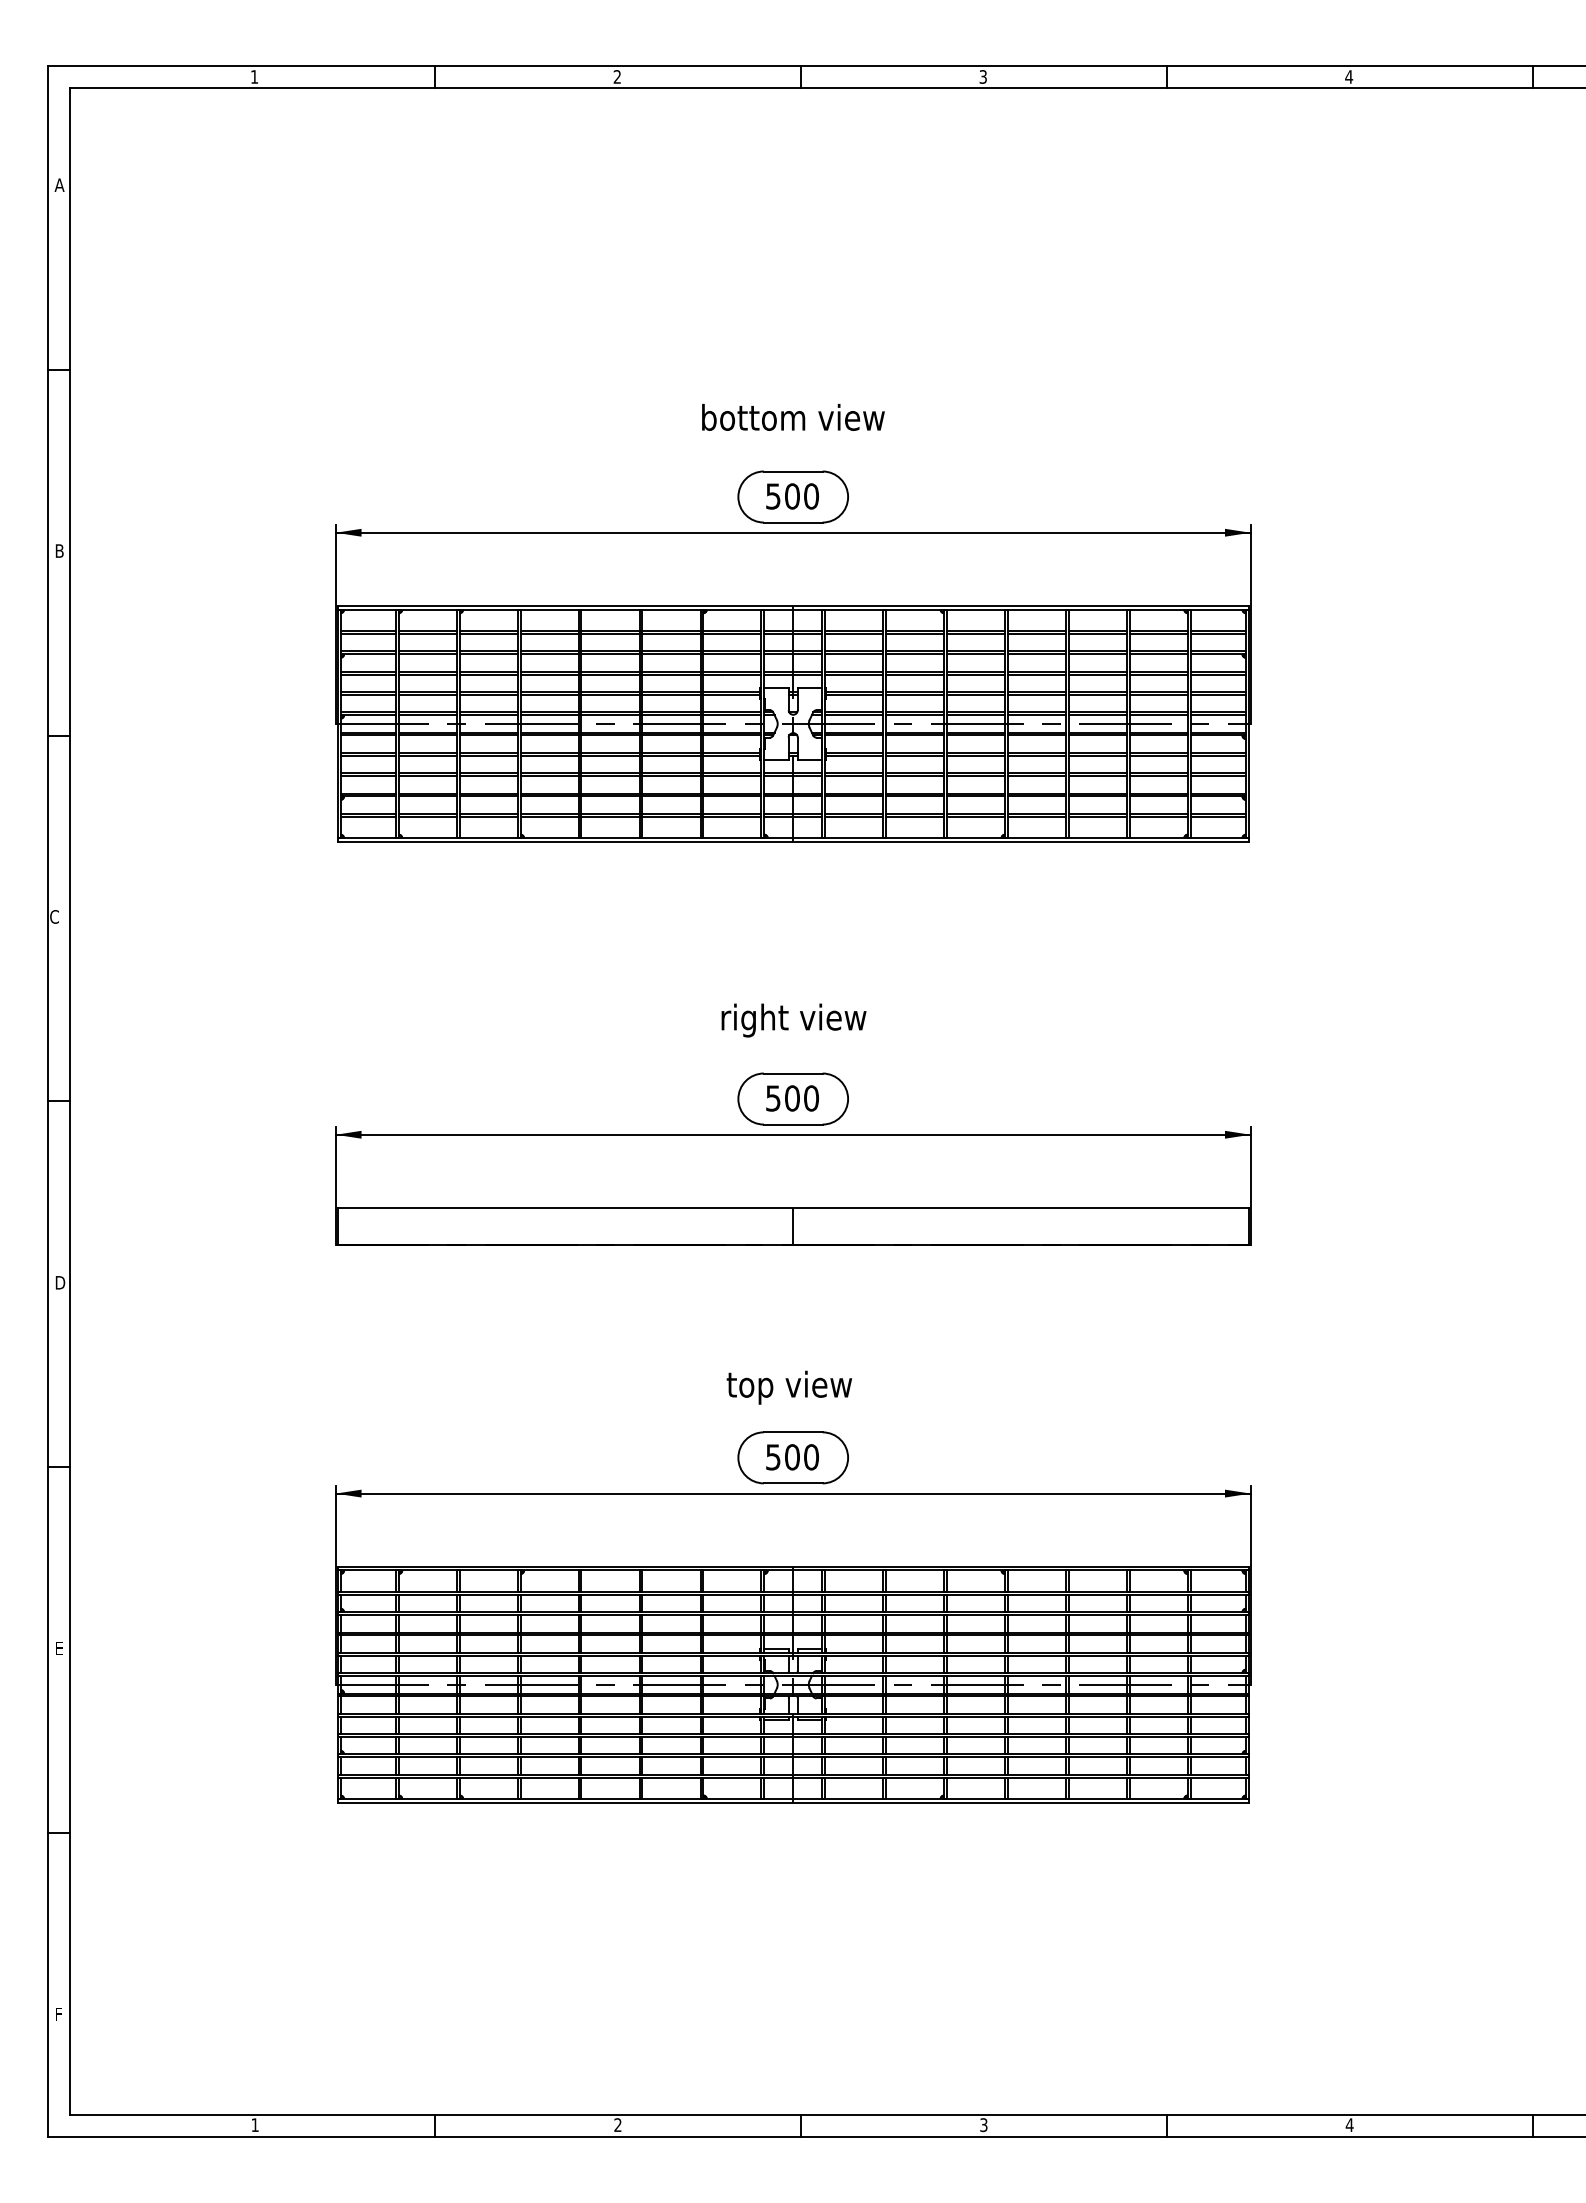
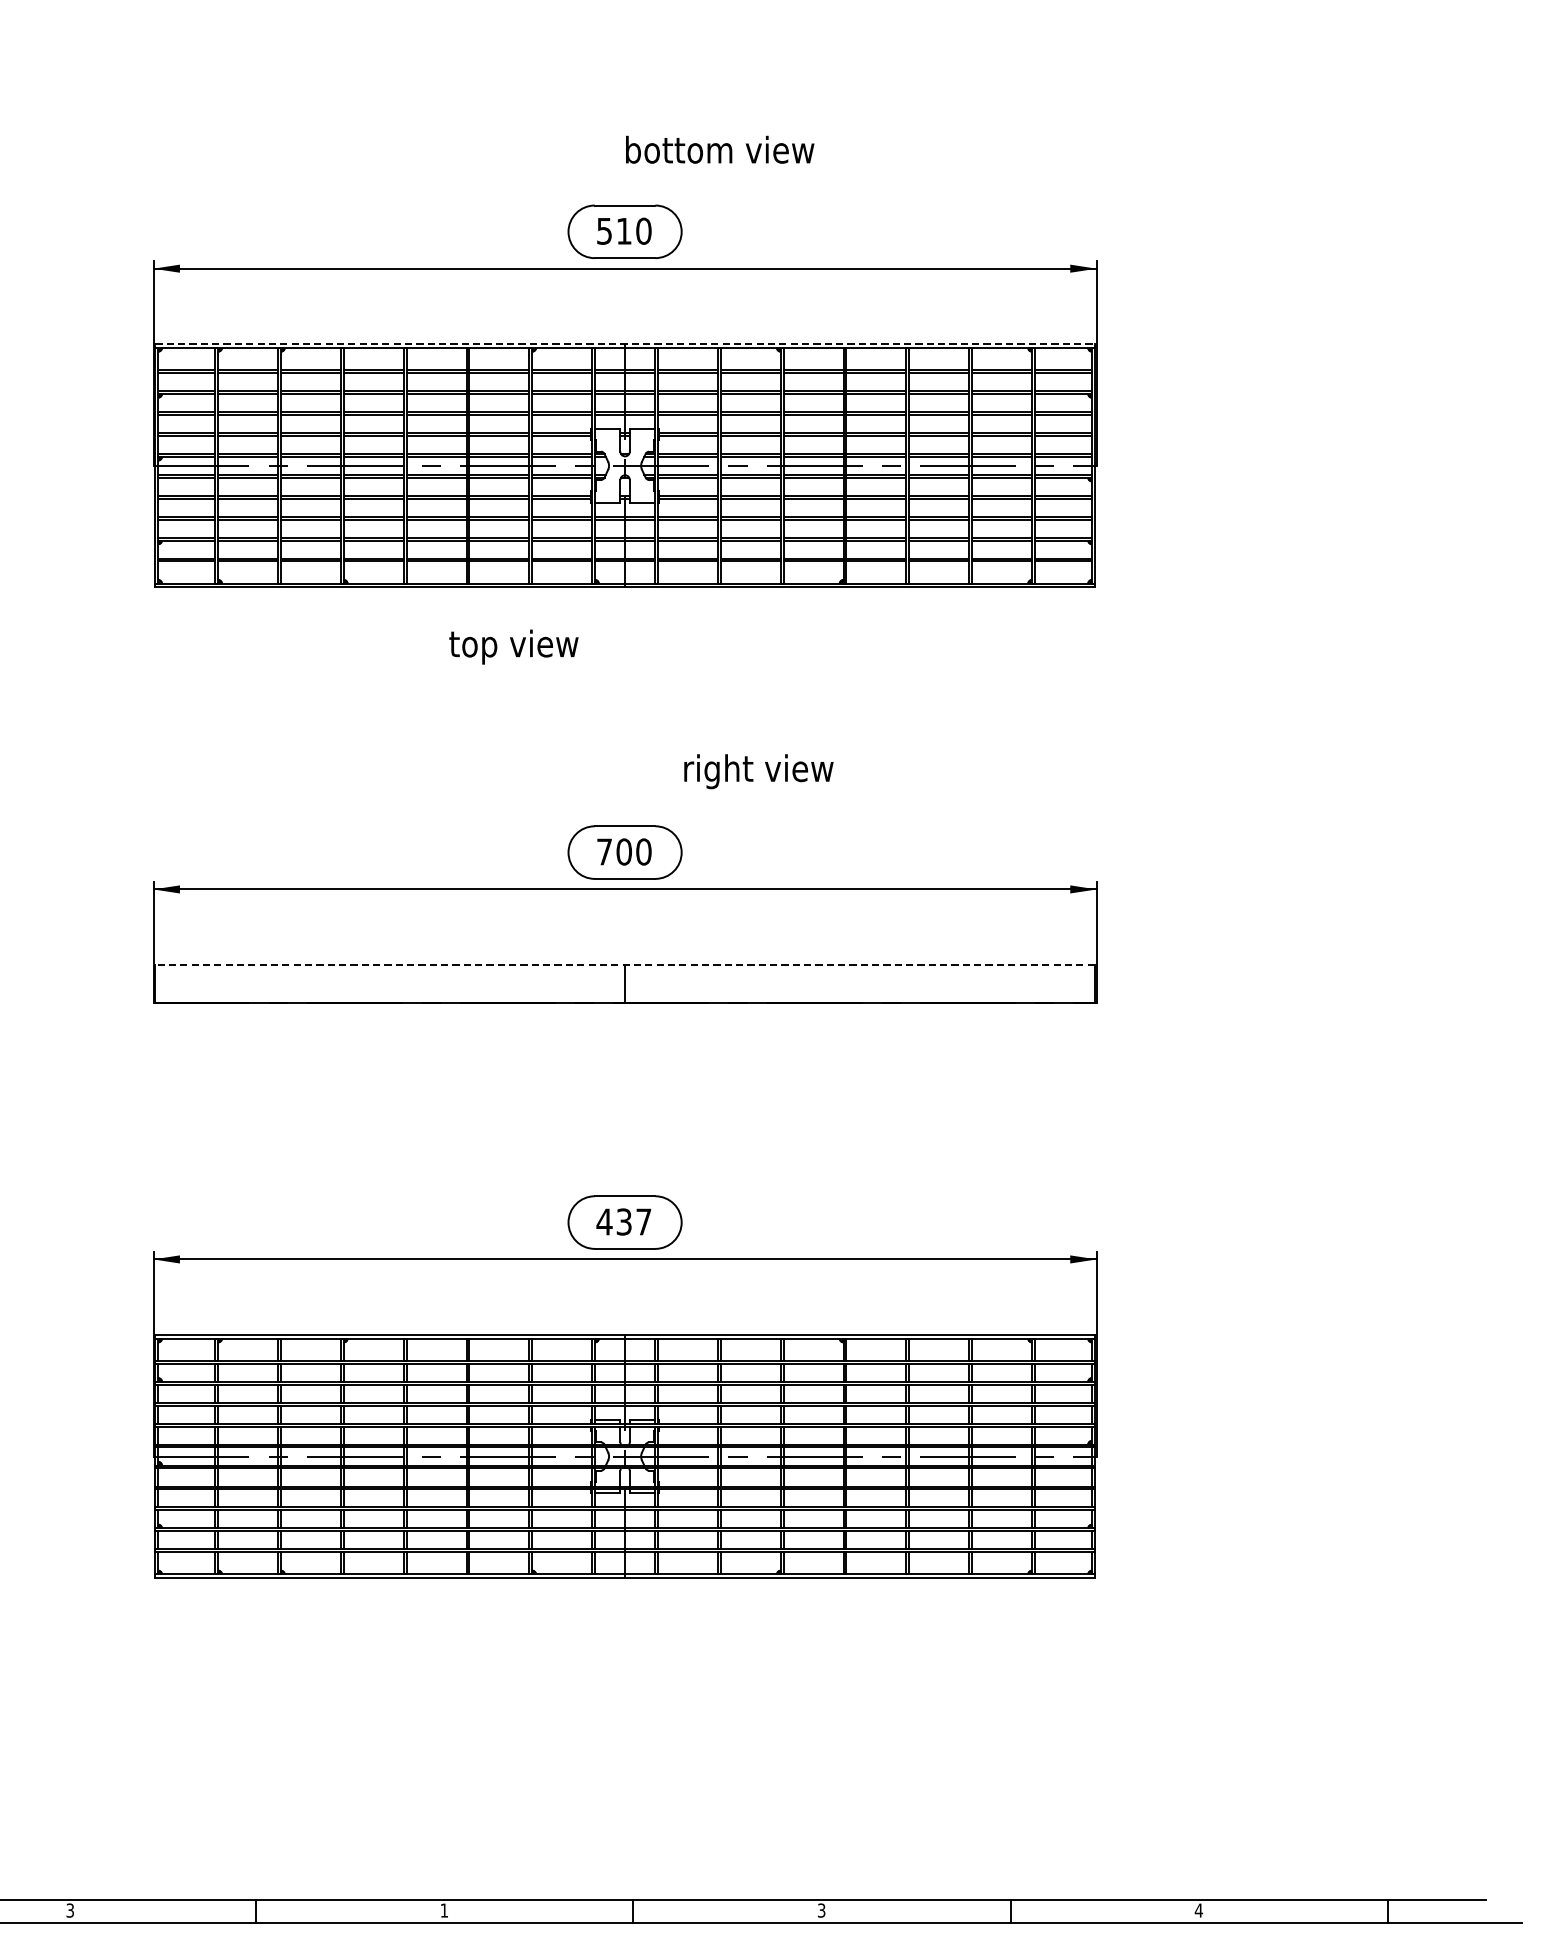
text: (793, 417) -> (720, 149), moved
text: (792, 496) -> (624, 231), 500 -> 510
line: (793, 605) -> (625, 343), solid -> dashed
text: (793, 1020) -> (758, 771), moved
text: (773, 1098) -> (604, 852), 500 -> 700
line: (793, 1207) -> (625, 964), solid -> dashed
text: (789, 1387) -> (513, 646), moved
text: (791, 1457) -> (623, 1222), 500 -> 437
text: (617, 2124) -> (443, 1909), 2 -> 1
text: (254, 2125) -> (69, 1910), 1 -> 3

